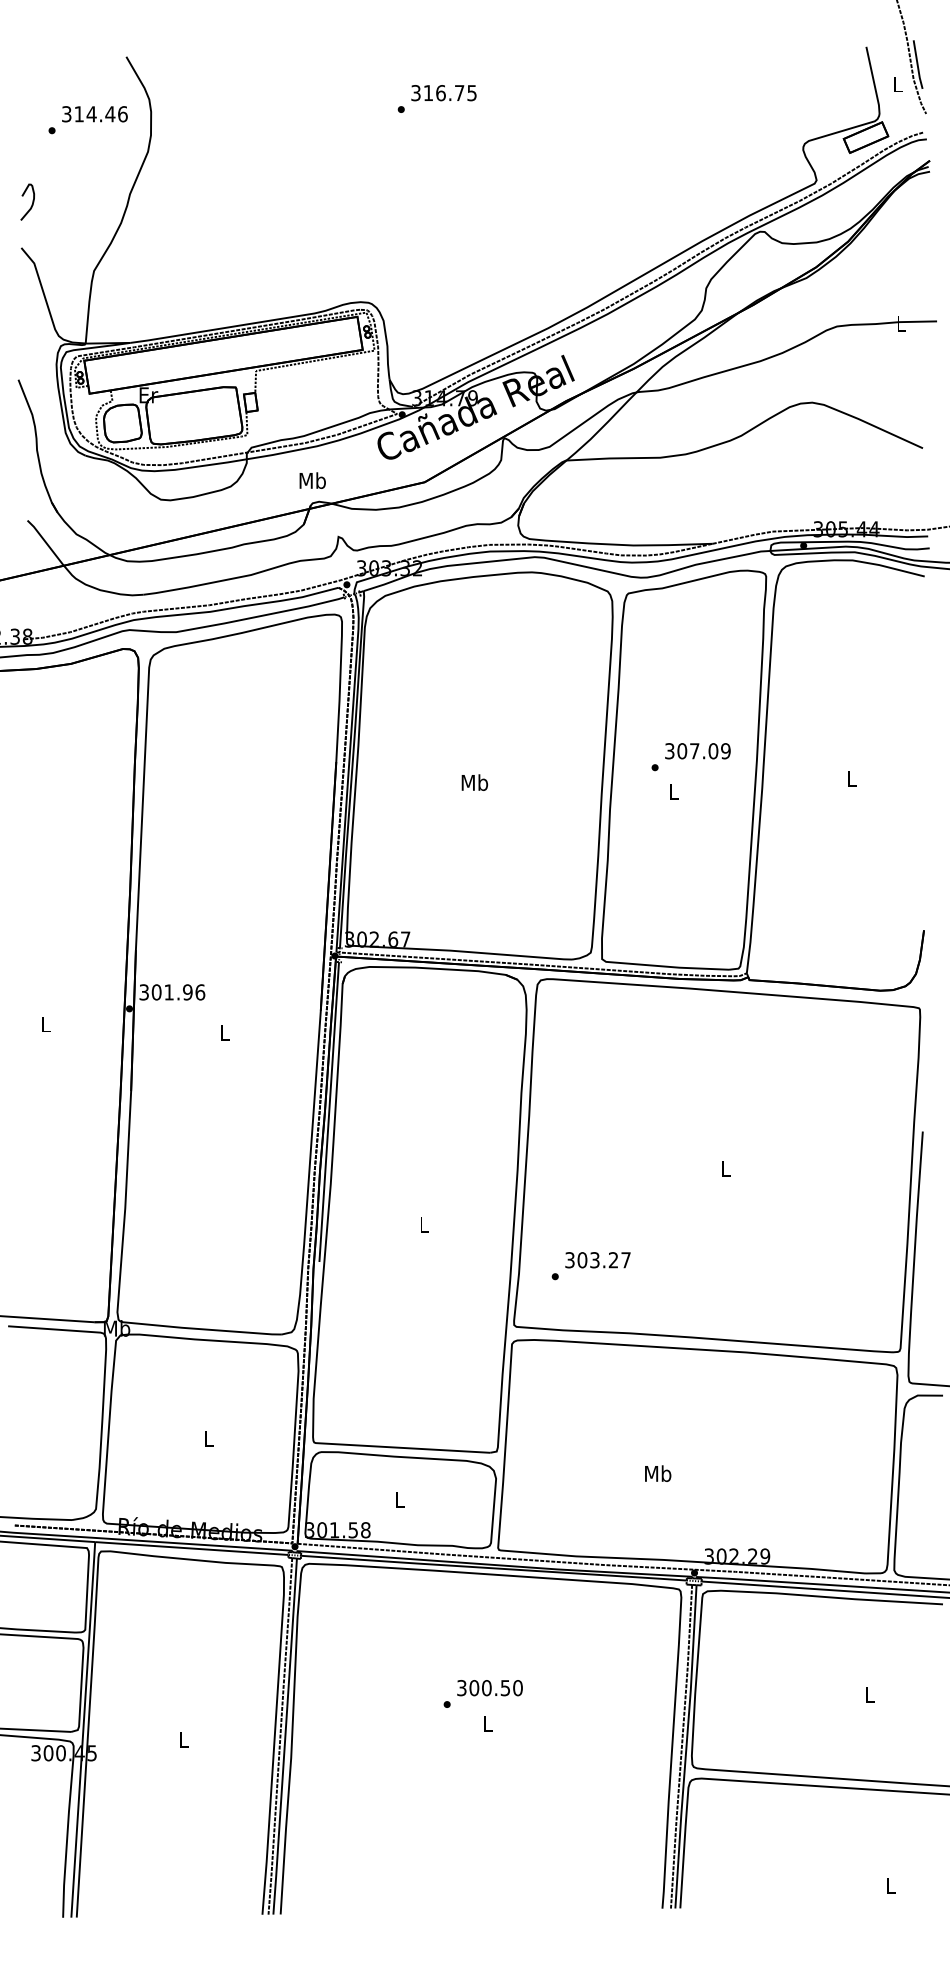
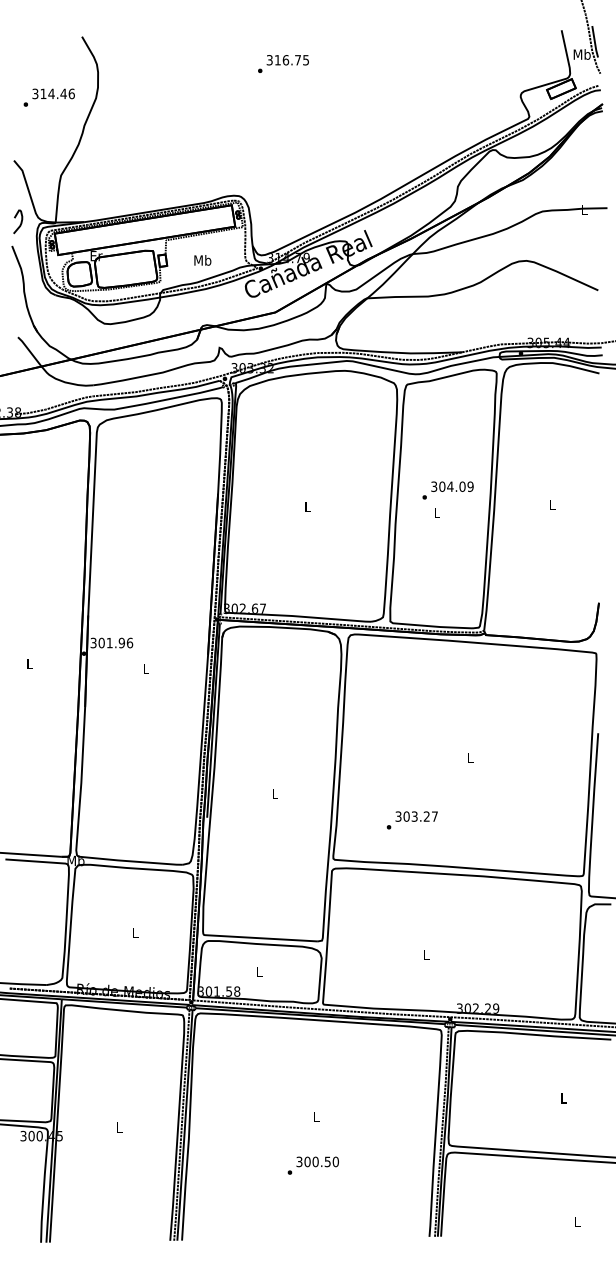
text: (897, 84) -> (581, 54), L -> Mb
text: (86, 119) -> (48, 97), moved
curve: (31, 201) -> (20, 221), moved
text: (312, 480) -> (202, 260), moved
text: (694, 750) -> (450, 486), 307.09 -> 304.09
text: (474, 781) -> (307, 506), Mb -> L
text: (589, 1266) -> (411, 820), moved
text: (657, 1472) -> (426, 954), Mb -> L
text: (481, 1693) -> (312, 1165), moved

